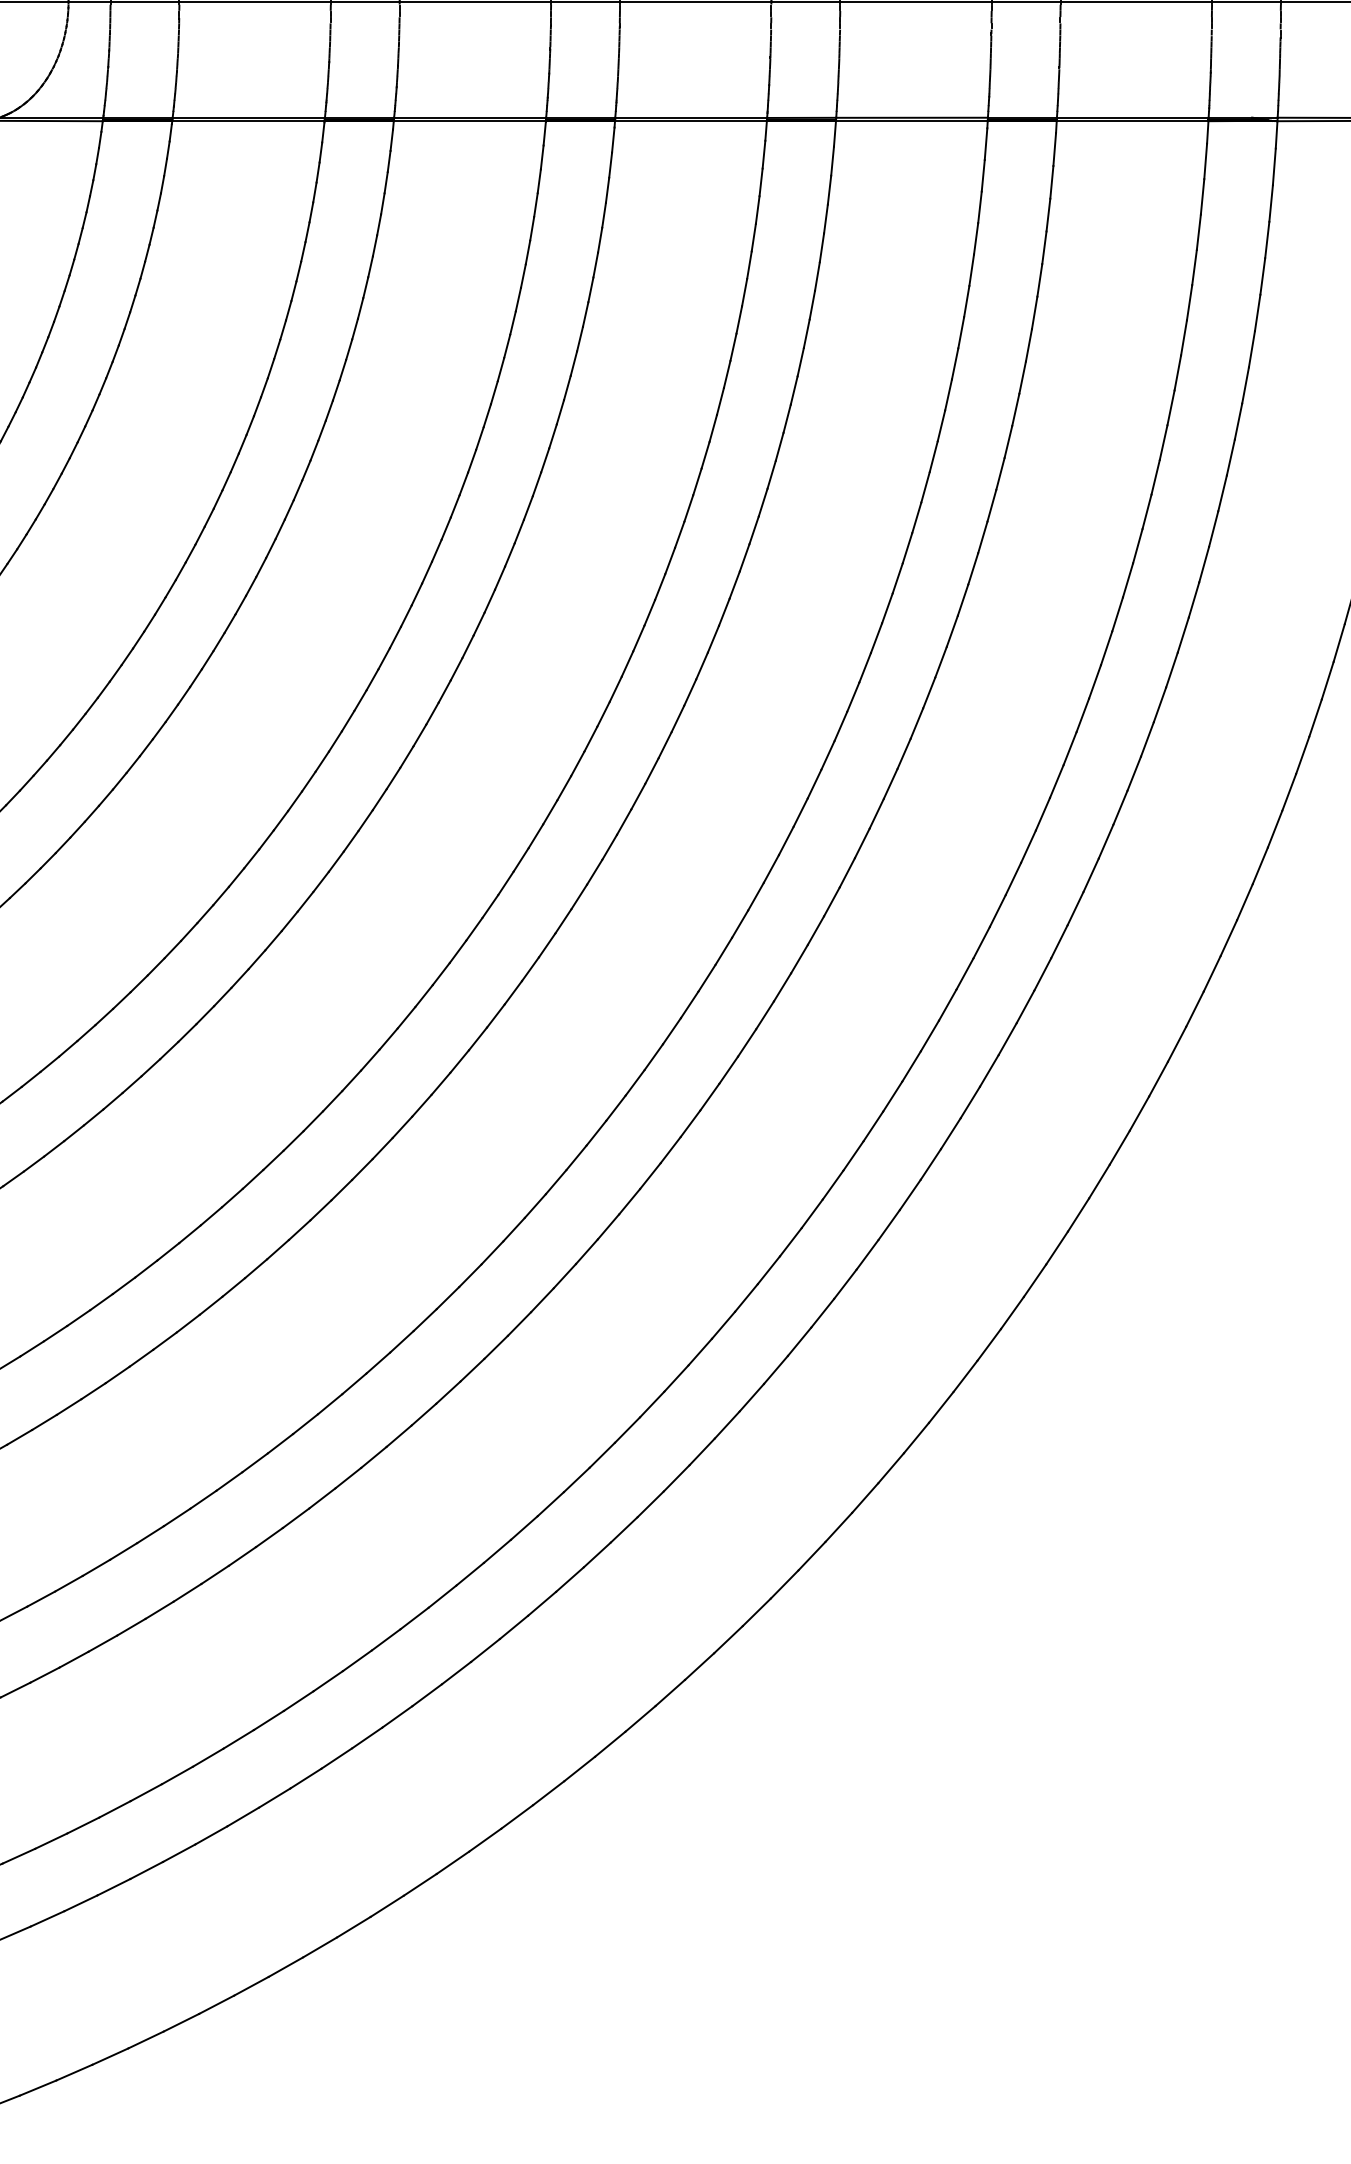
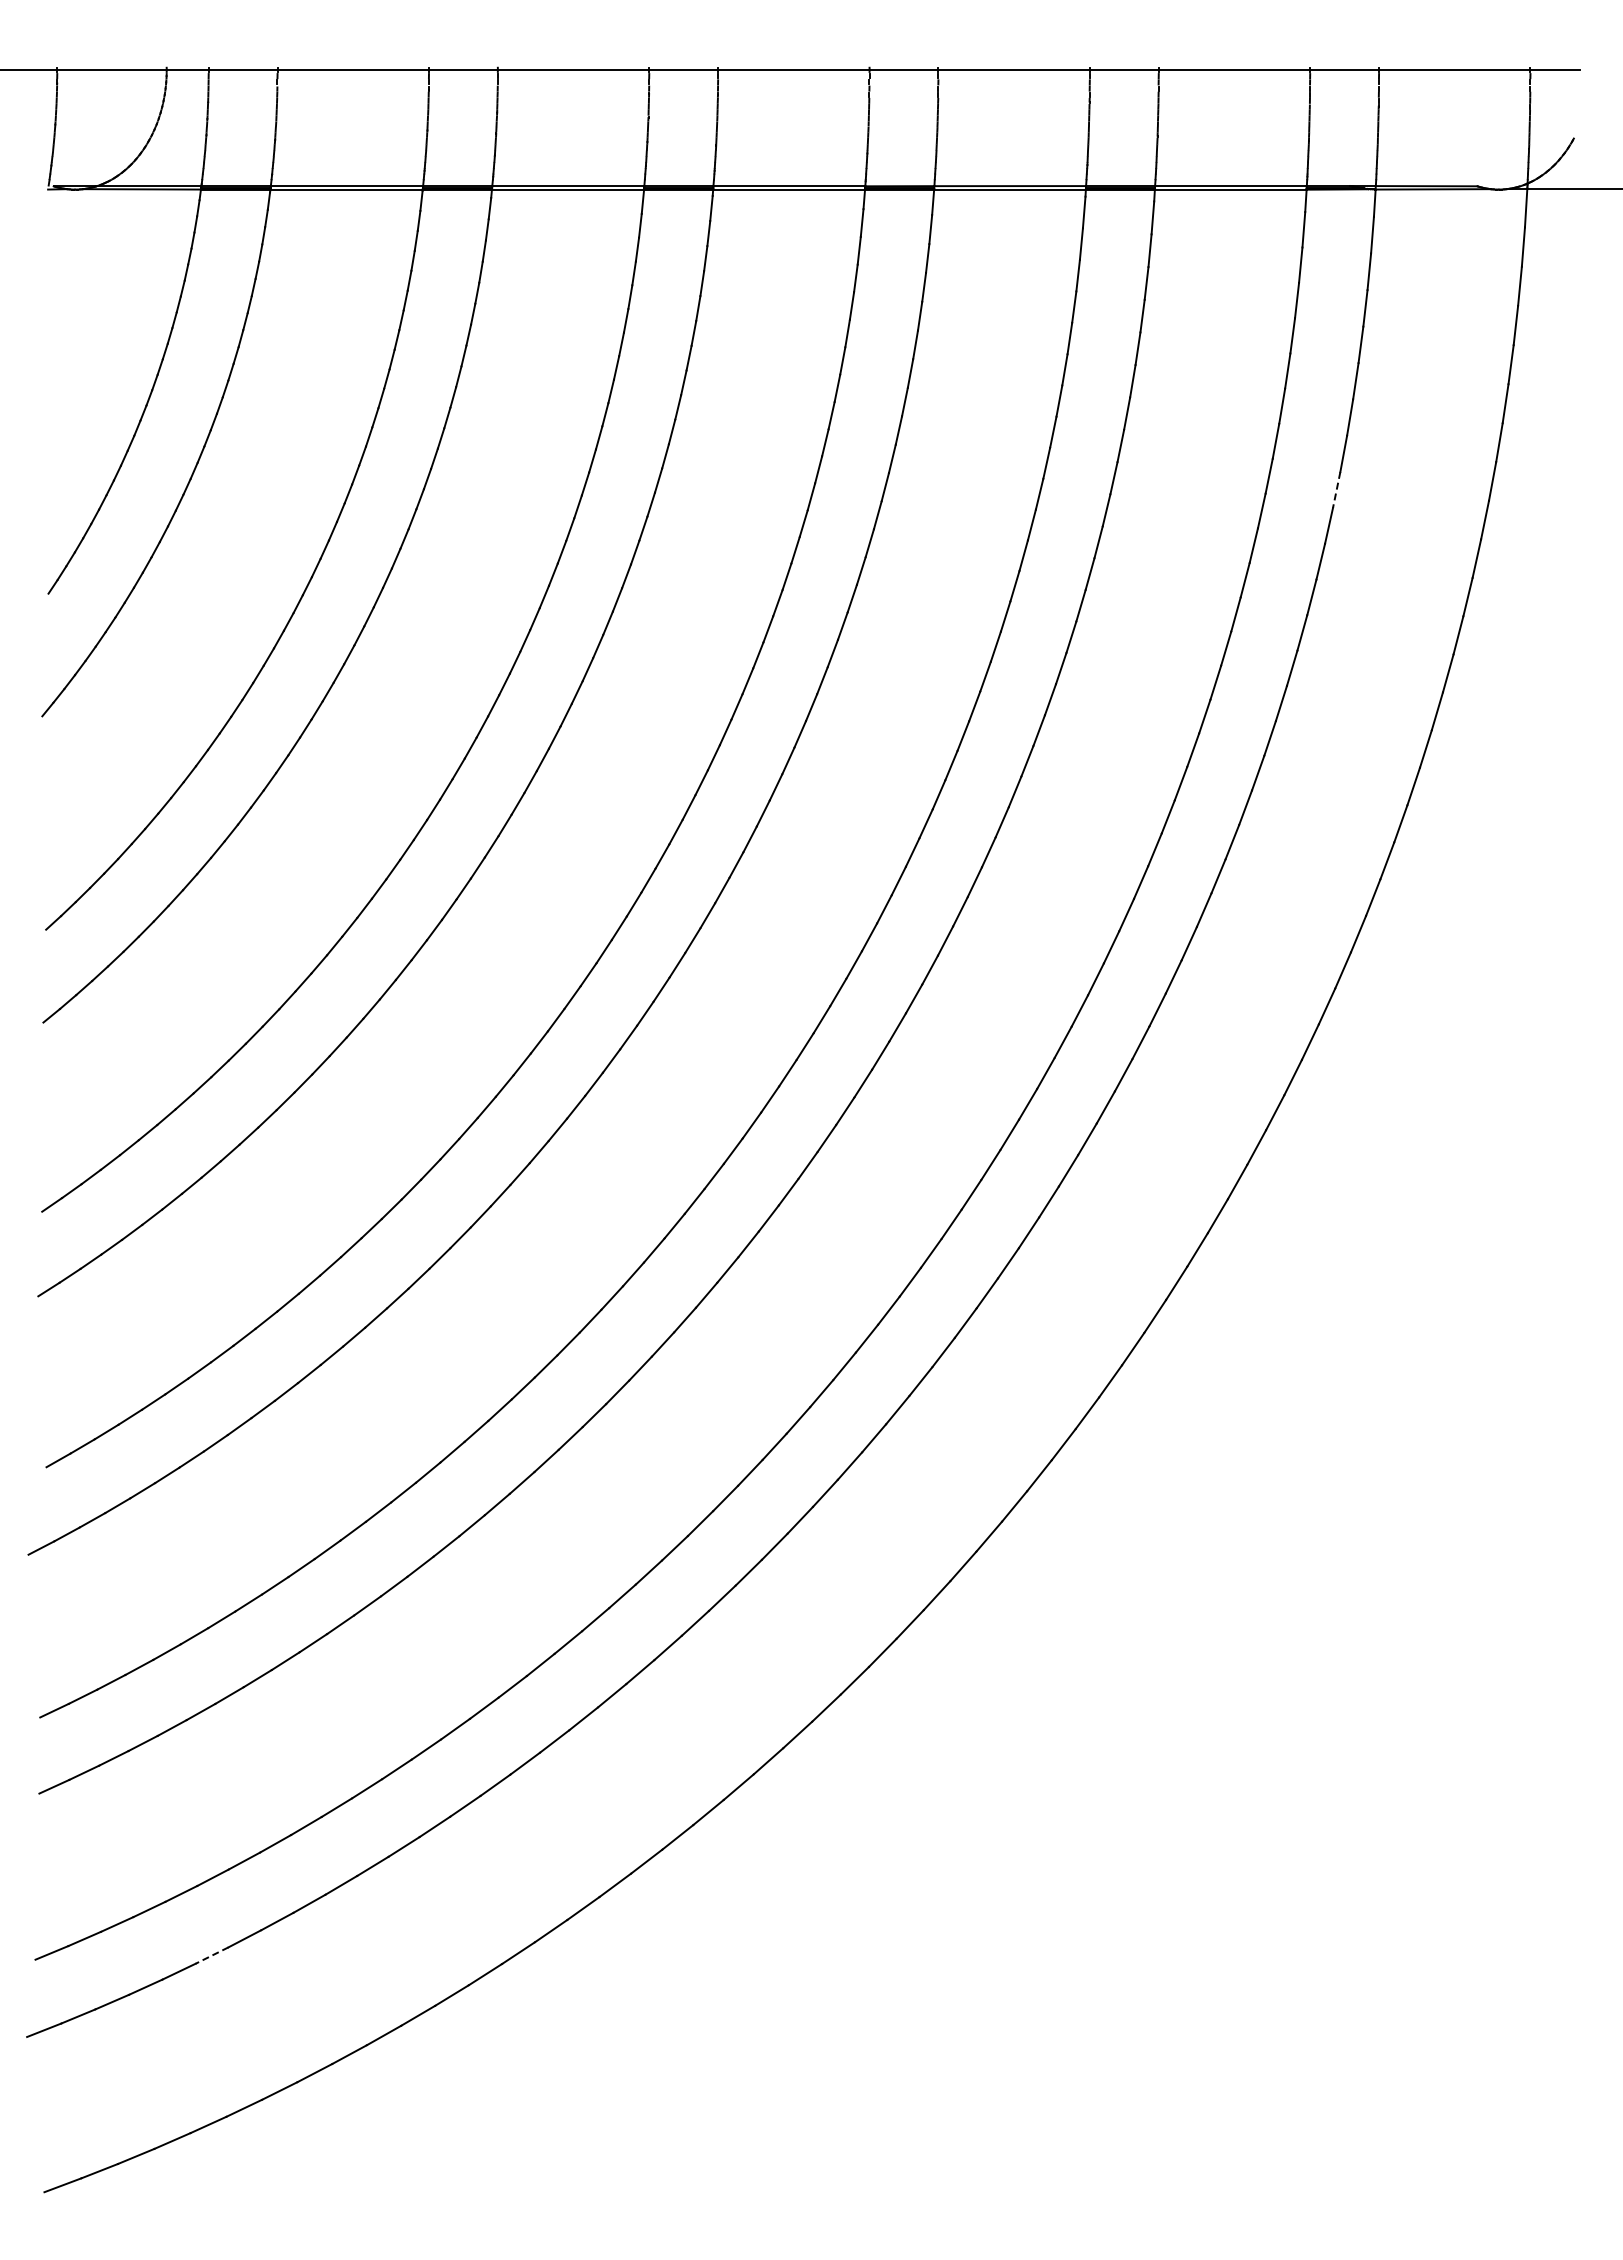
line: (1238, 422) -> (1336, 490), solid -> dashed
line: (113, 1887) -> (211, 1955), solid -> dashed

